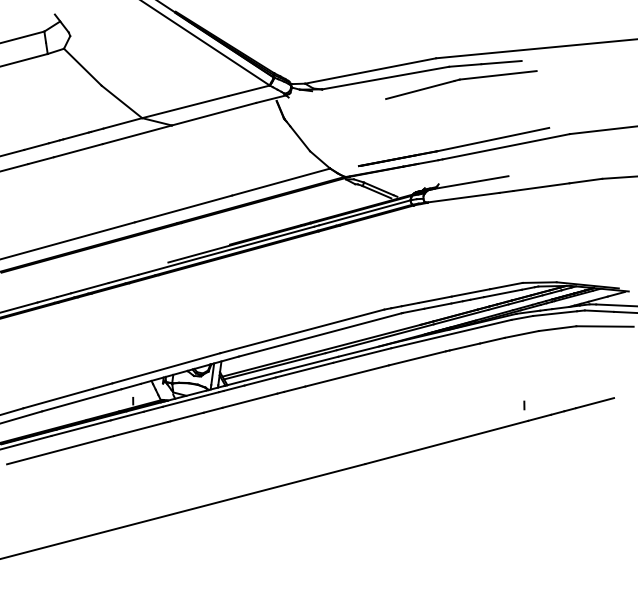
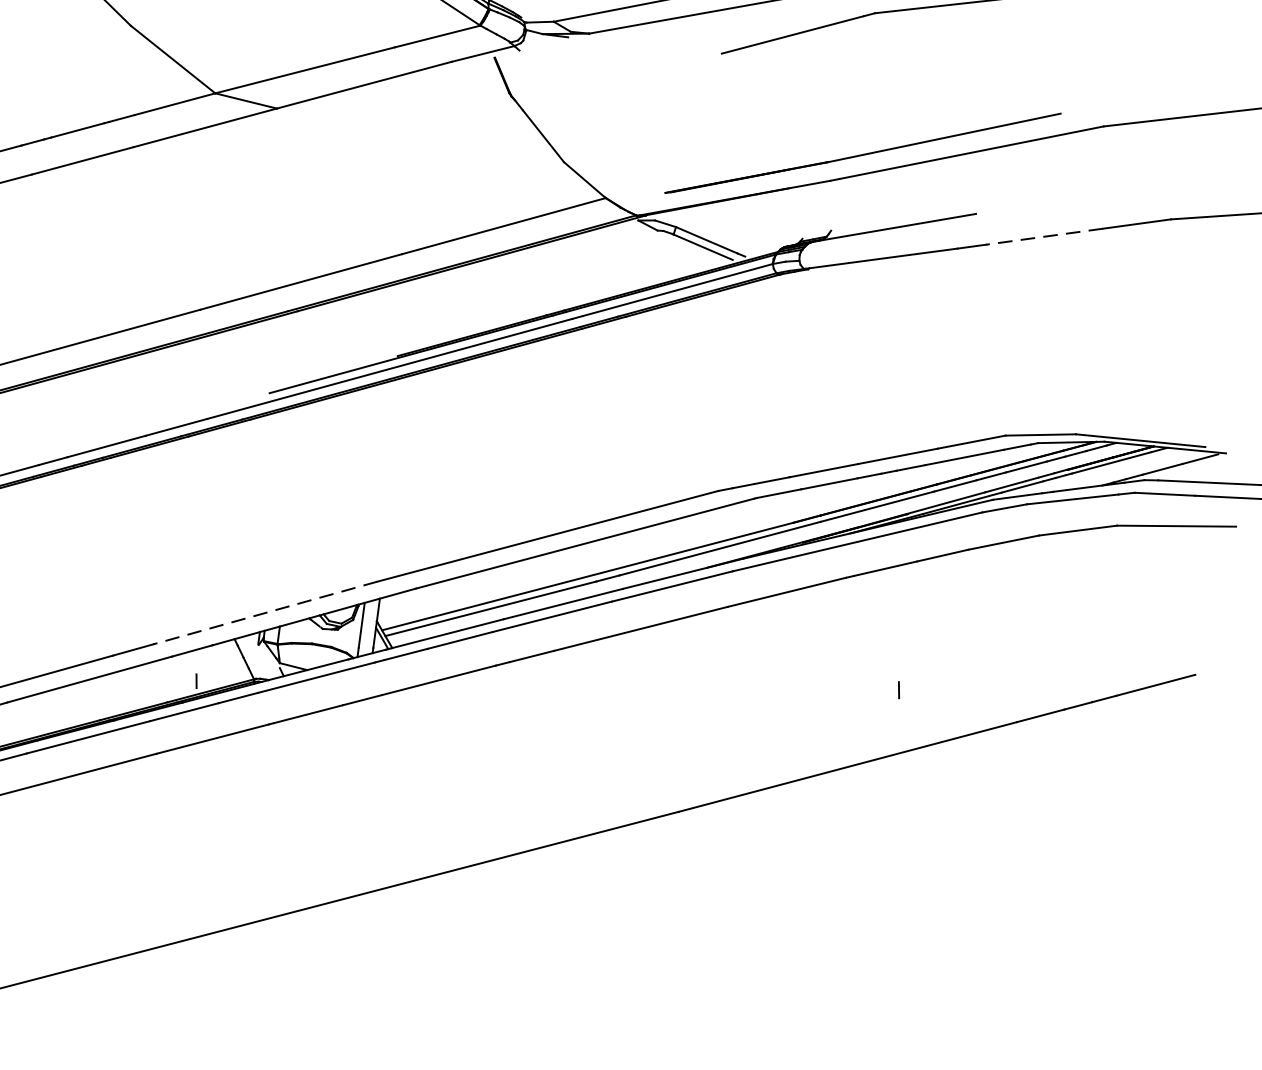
line: (541, 187) -> (1044, 237), solid -> dashed
line: (165, 368) -> (263, 613), solid -> dashed
line: (524, 405) -> (899, 690), moved

